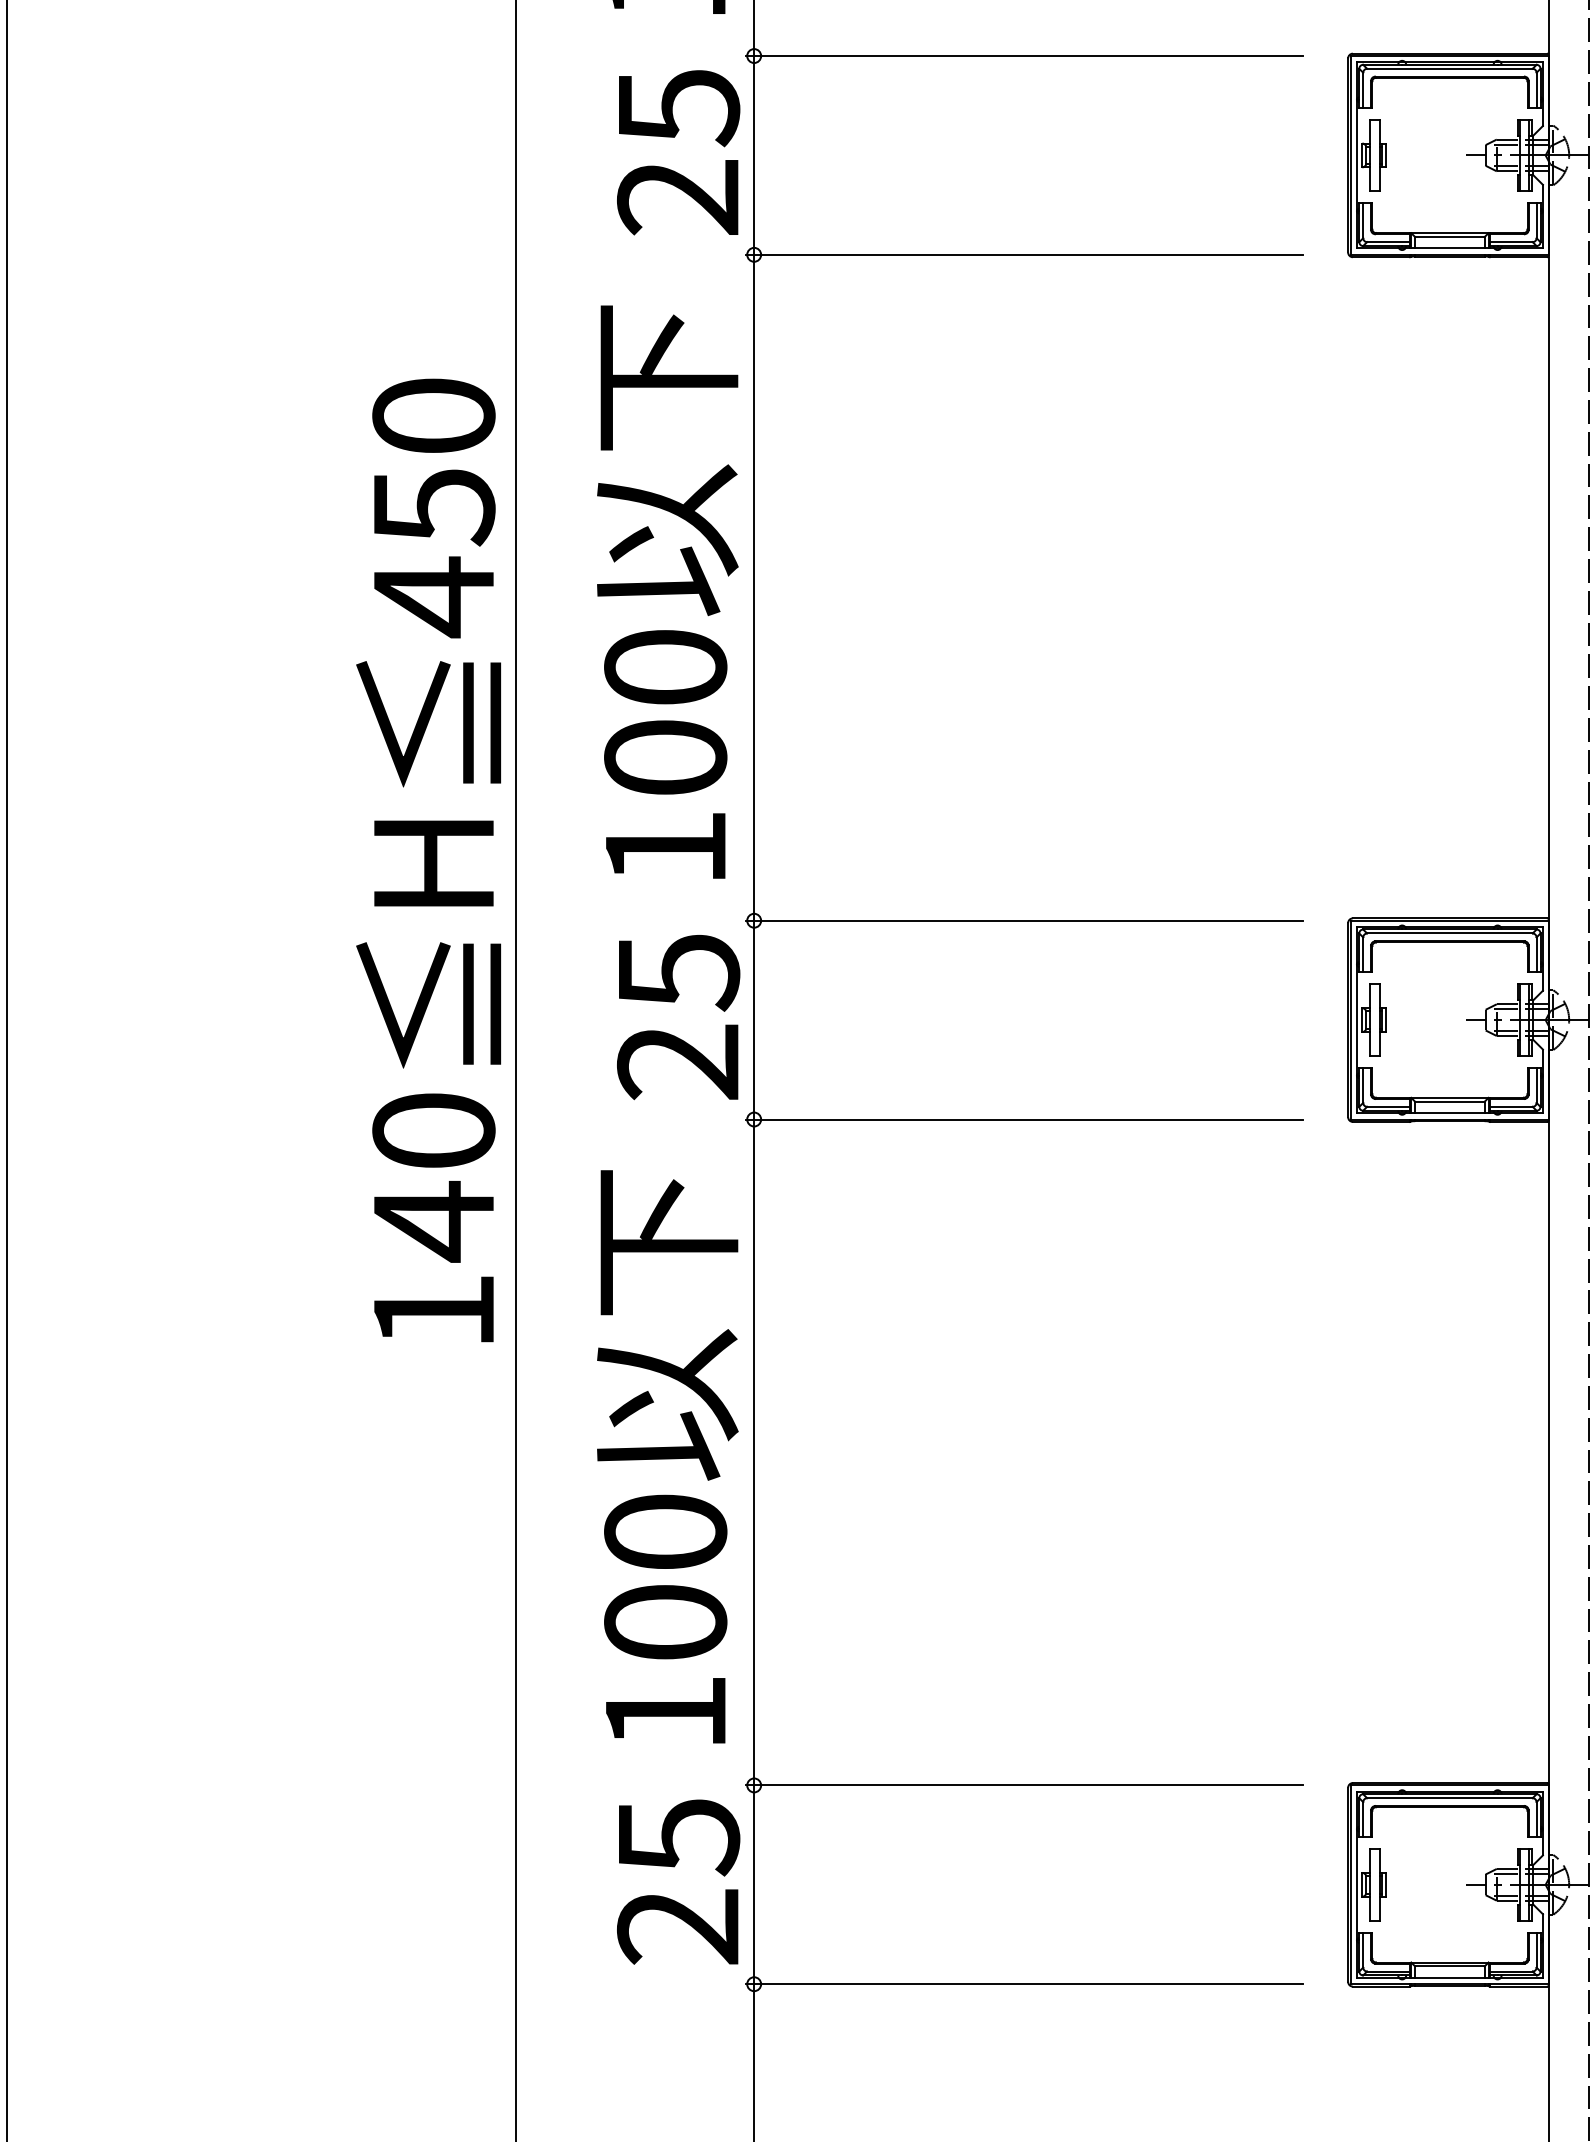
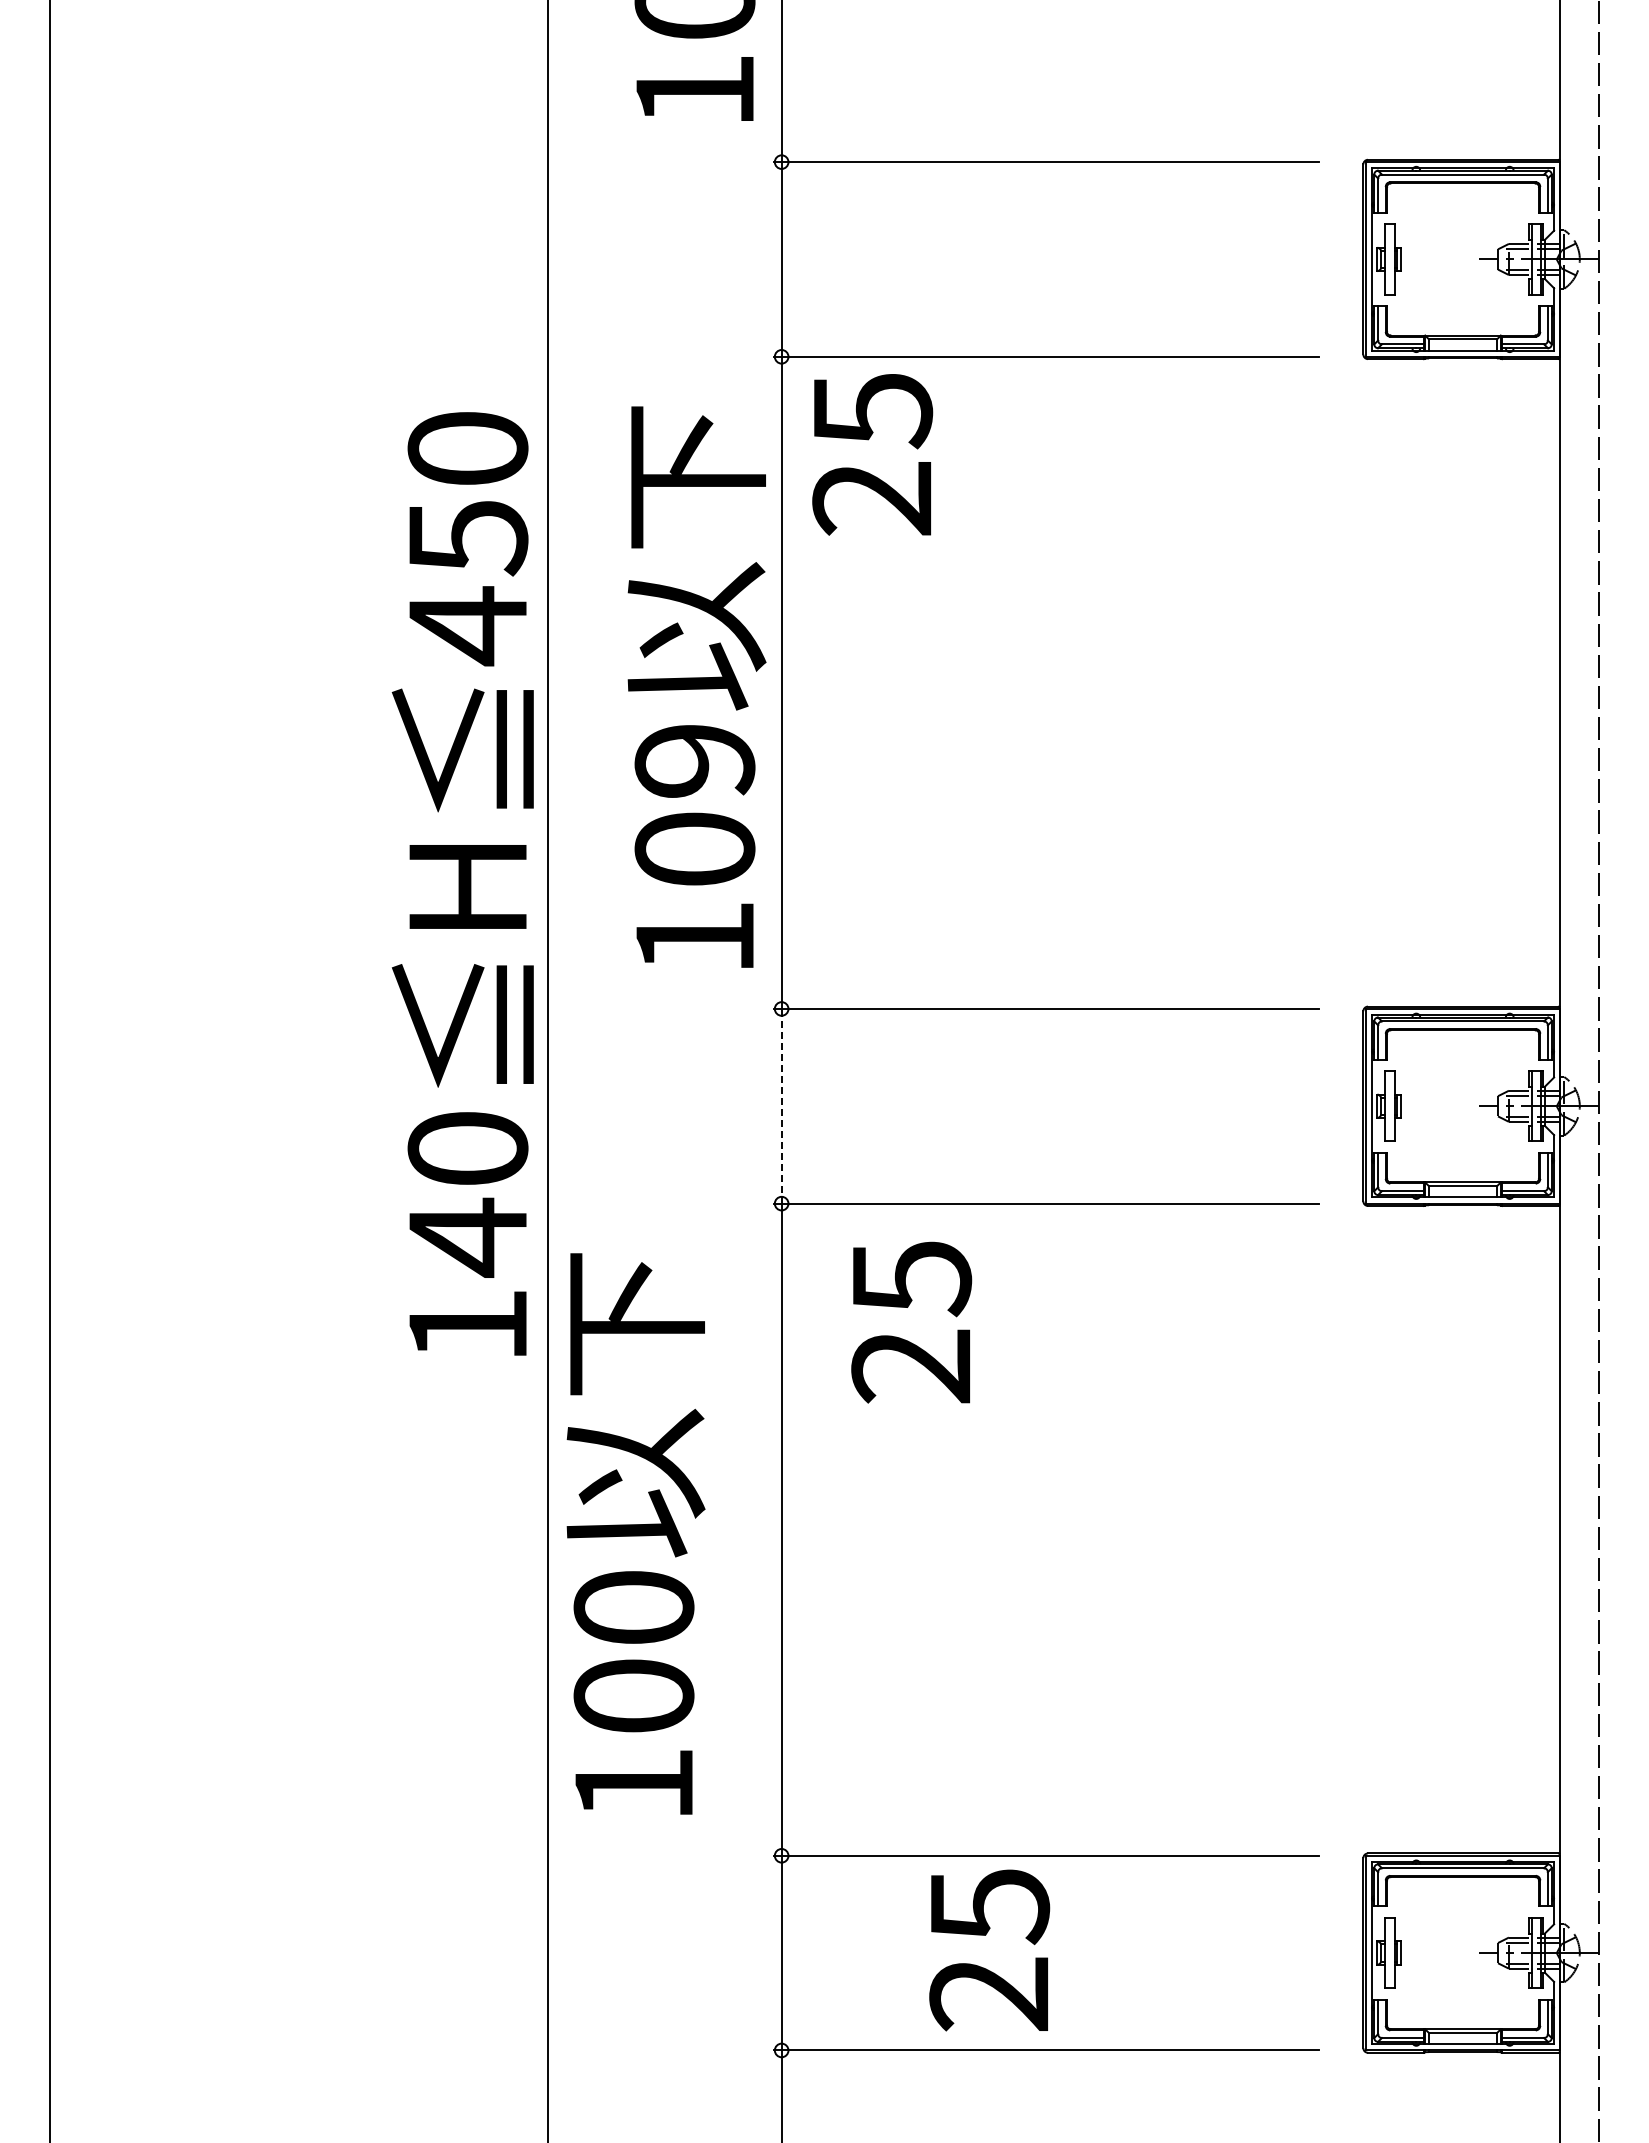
text: (678, 152) -> (872, 454), moved
text: (665, 667) -> (694, 760), 100 -> 109
text: (428, 860) -> (462, 883), moved
text: (678, 1017) -> (911, 1322), moved
line: (754, 1019) -> (781, 1105), solid -> dashed
text: (667, 1456) -> (635, 1533), moved
text: (678, 1882) -> (989, 1950), moved

